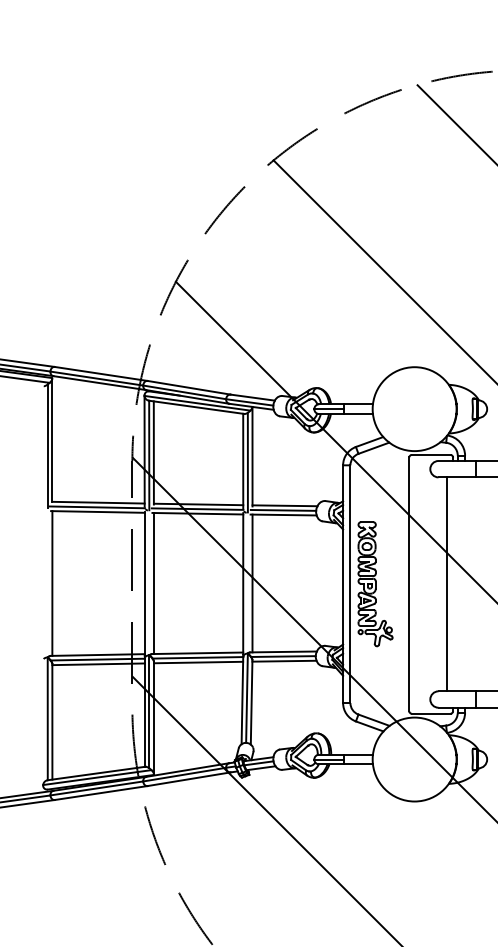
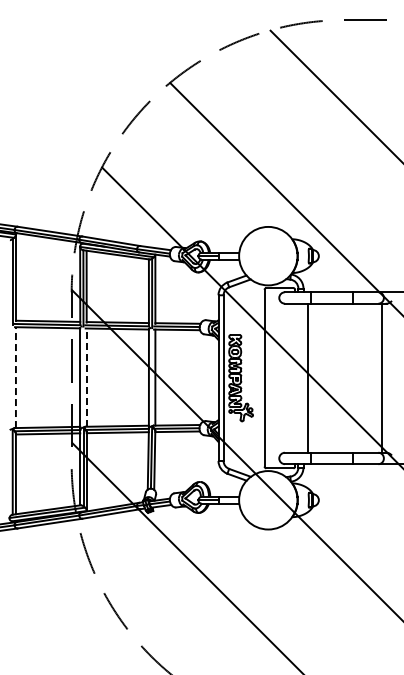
line: (51, 583) -> (15, 377), solid -> dashed
line: (153, 583) -> (86, 377), solid -> dashed
line: (446, 583) -> (307, 377), moved

